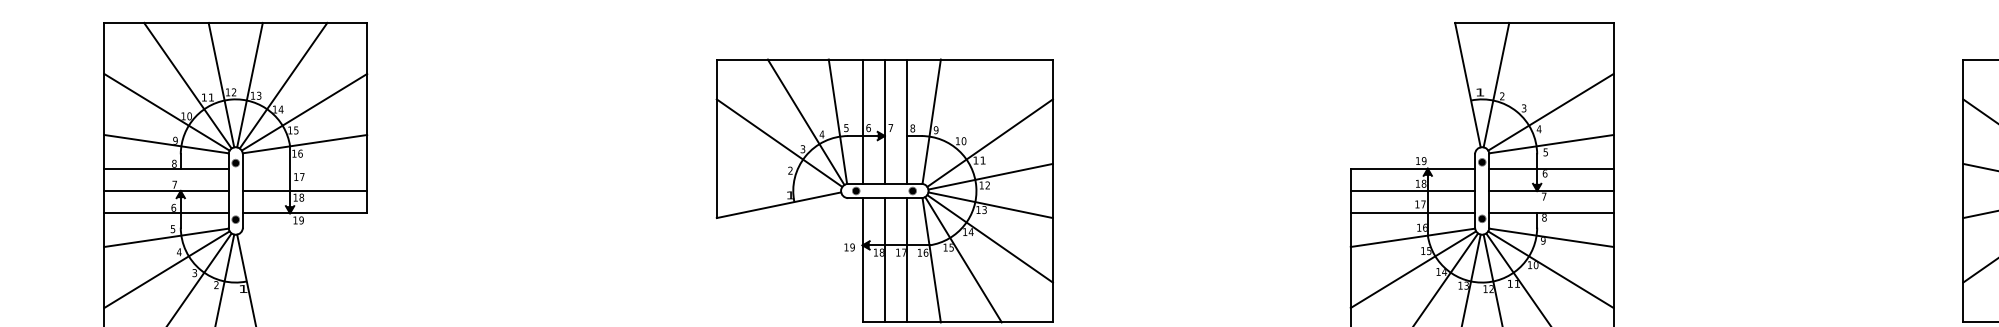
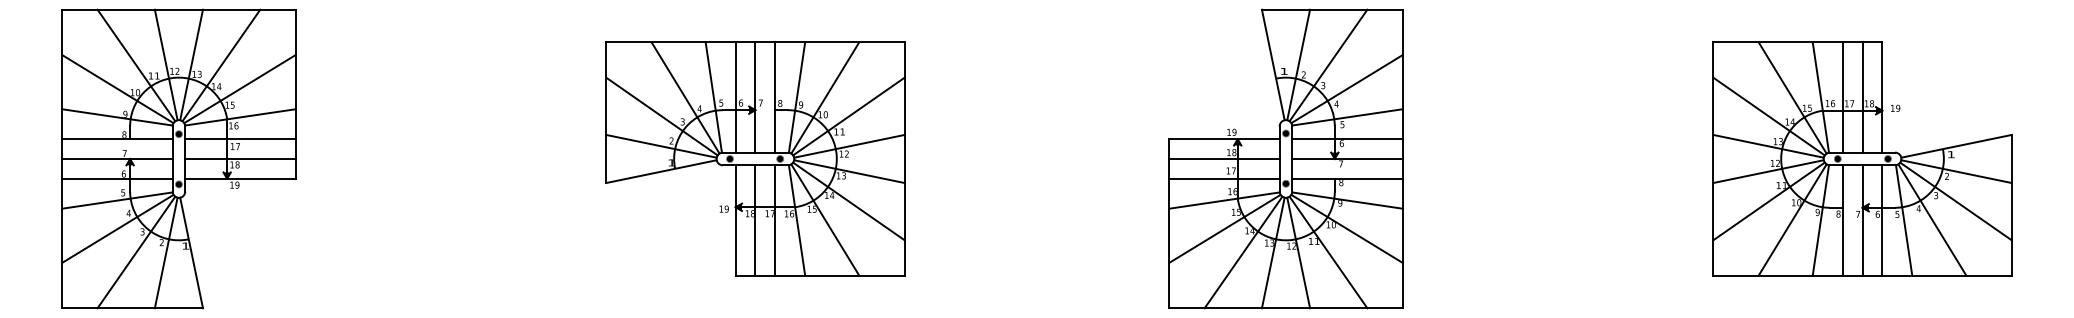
line: (1530, 85) -> (1328, 65), added
line: (963, 121) -> (825, 97), added
line: (305, 169) -> (240, 139), added
line: (779, 175) -> (661, 145), added

